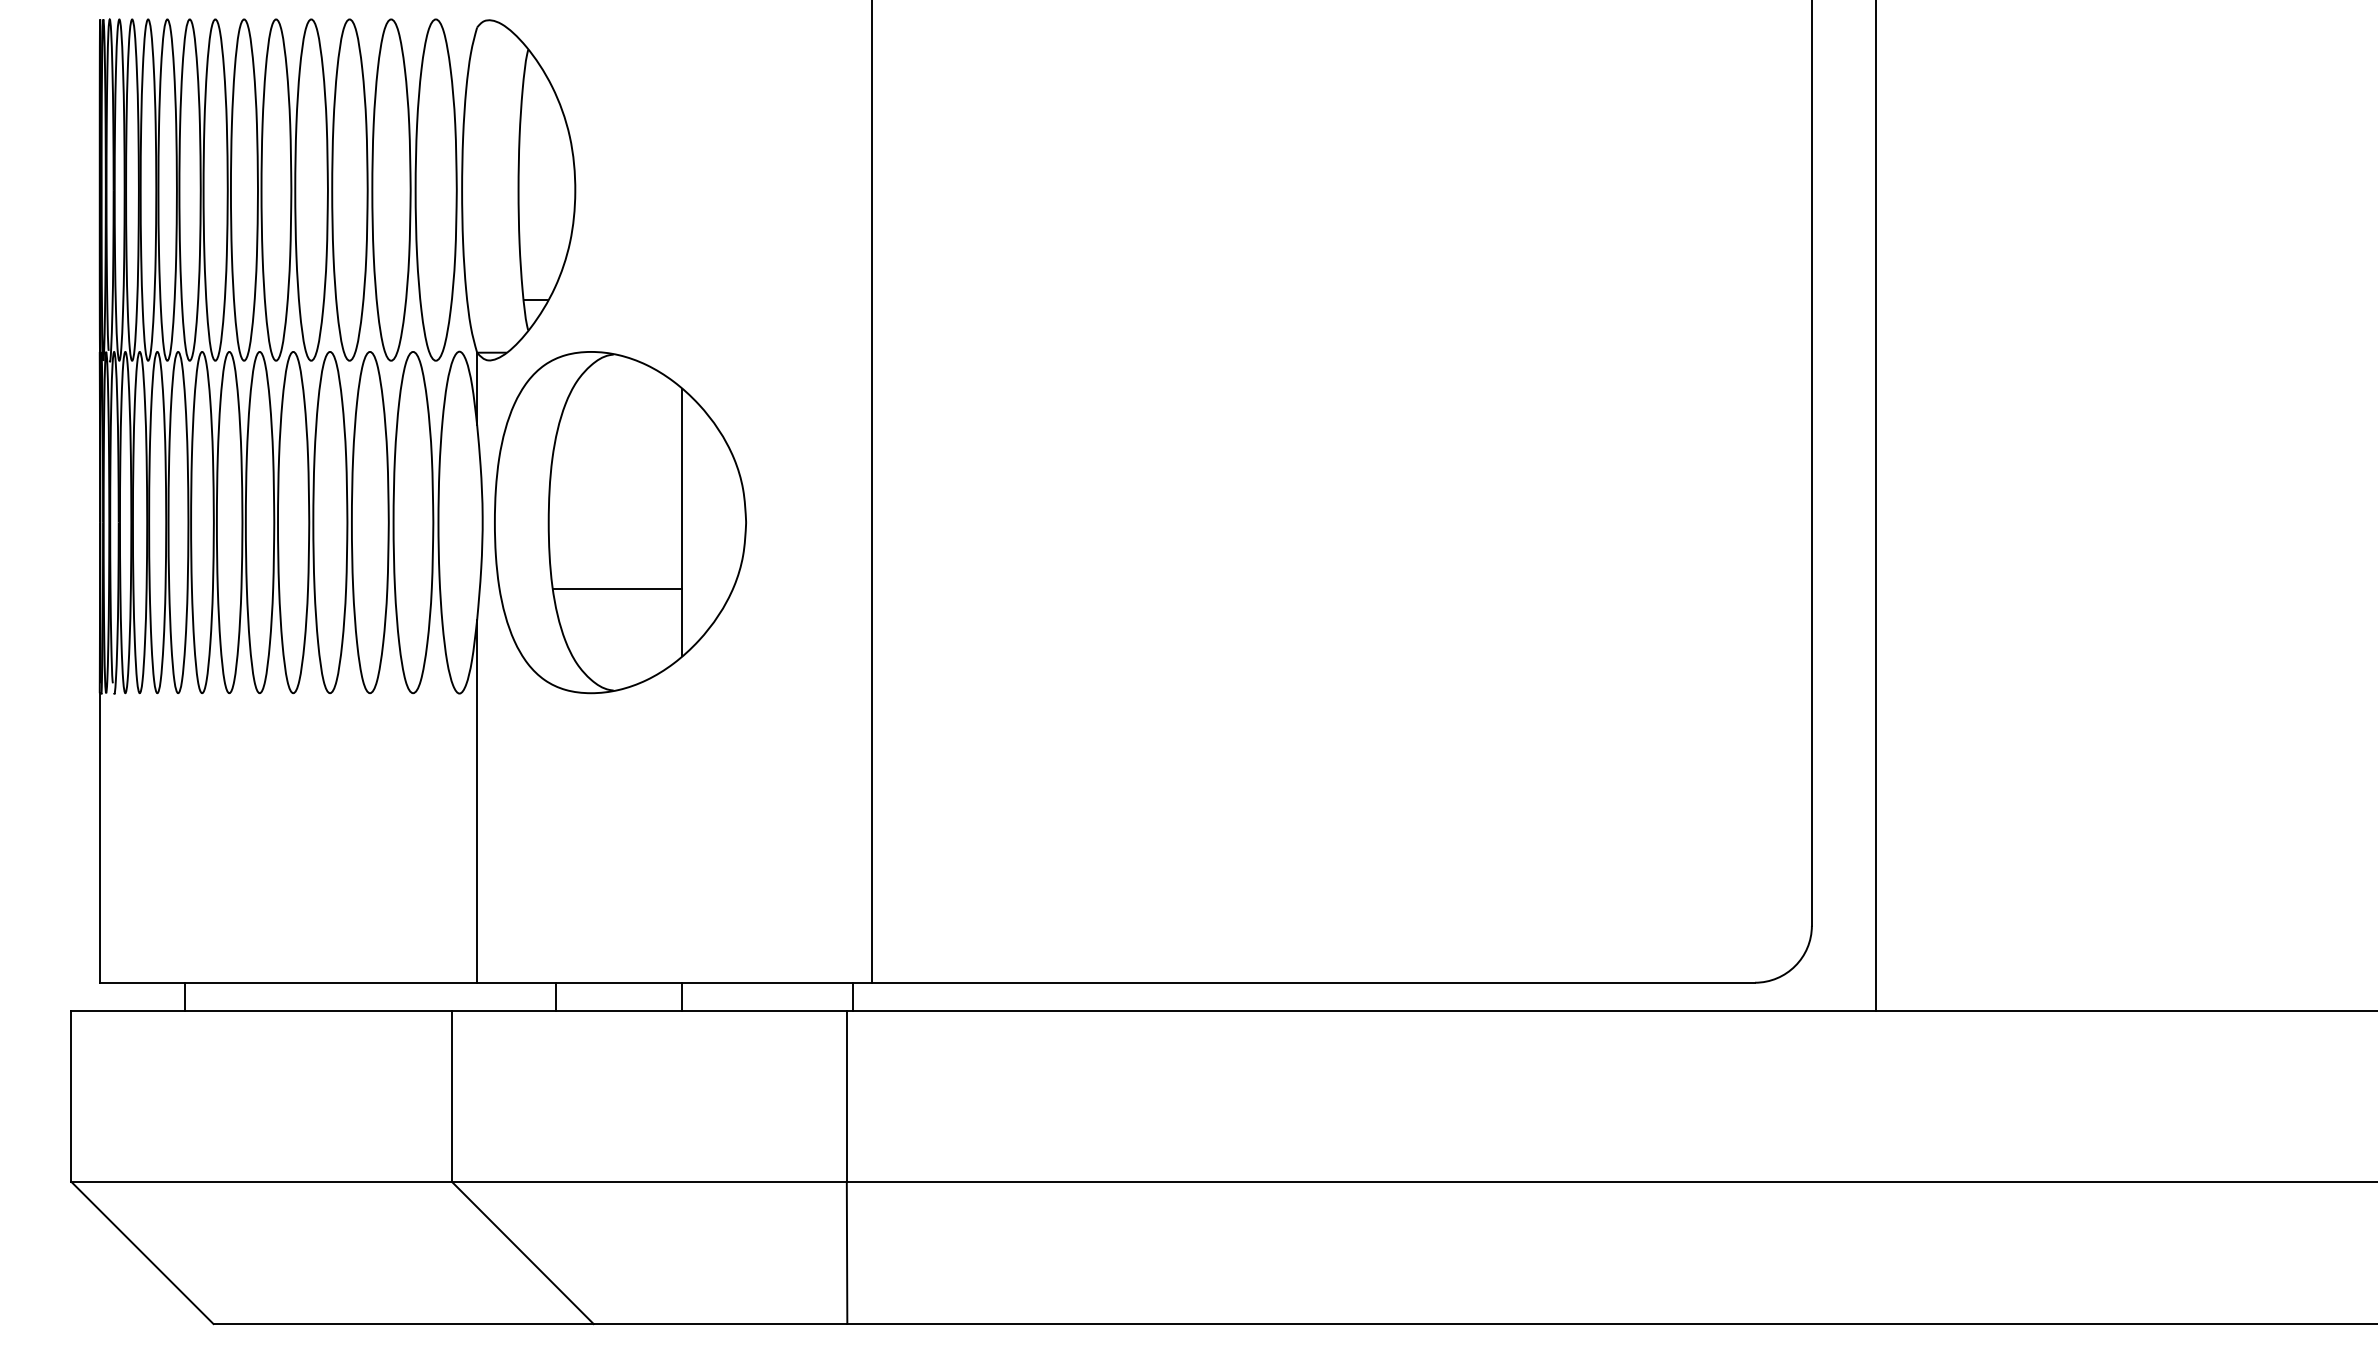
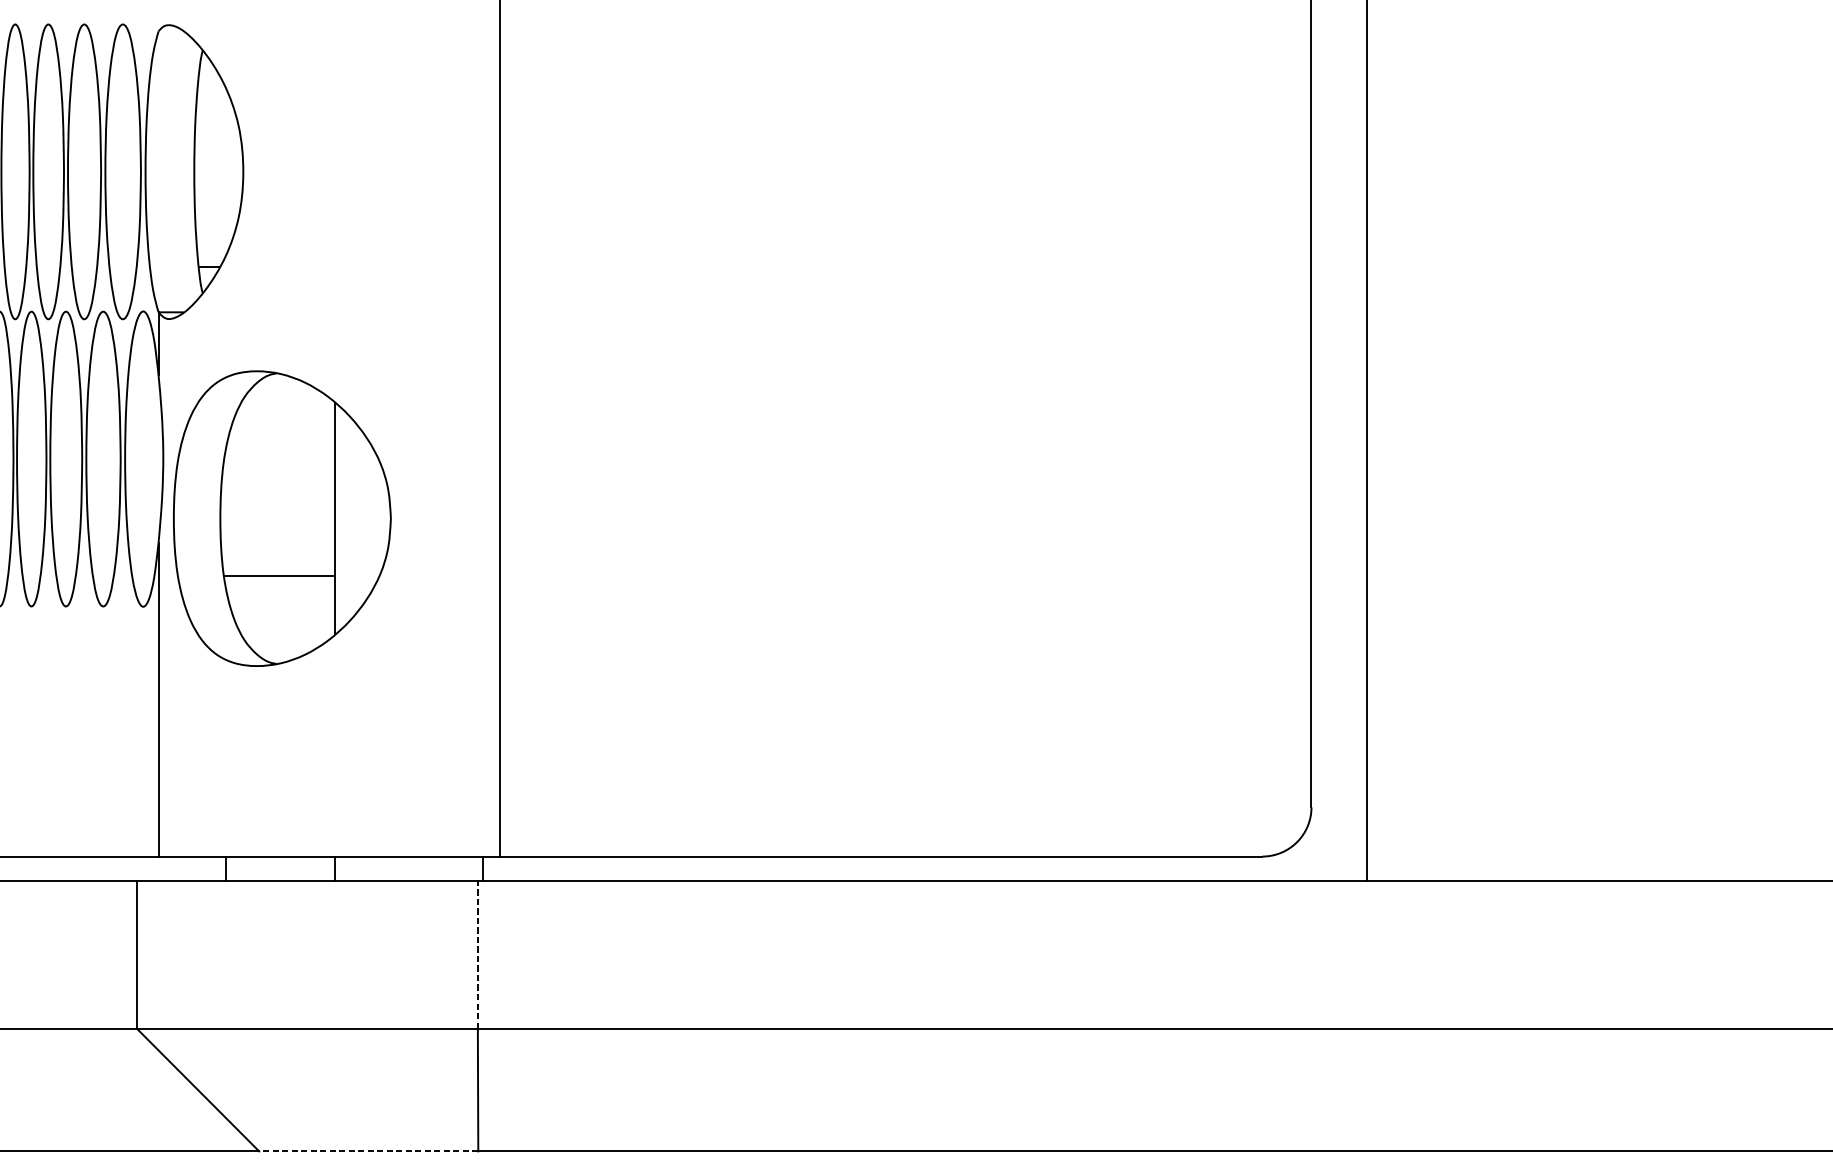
part: (620, 522) -> (282, 518), moved
line: (846, 1096) -> (477, 954), solid -> dashed
line: (720, 1324) -> (368, 1151), solid -> dashed

